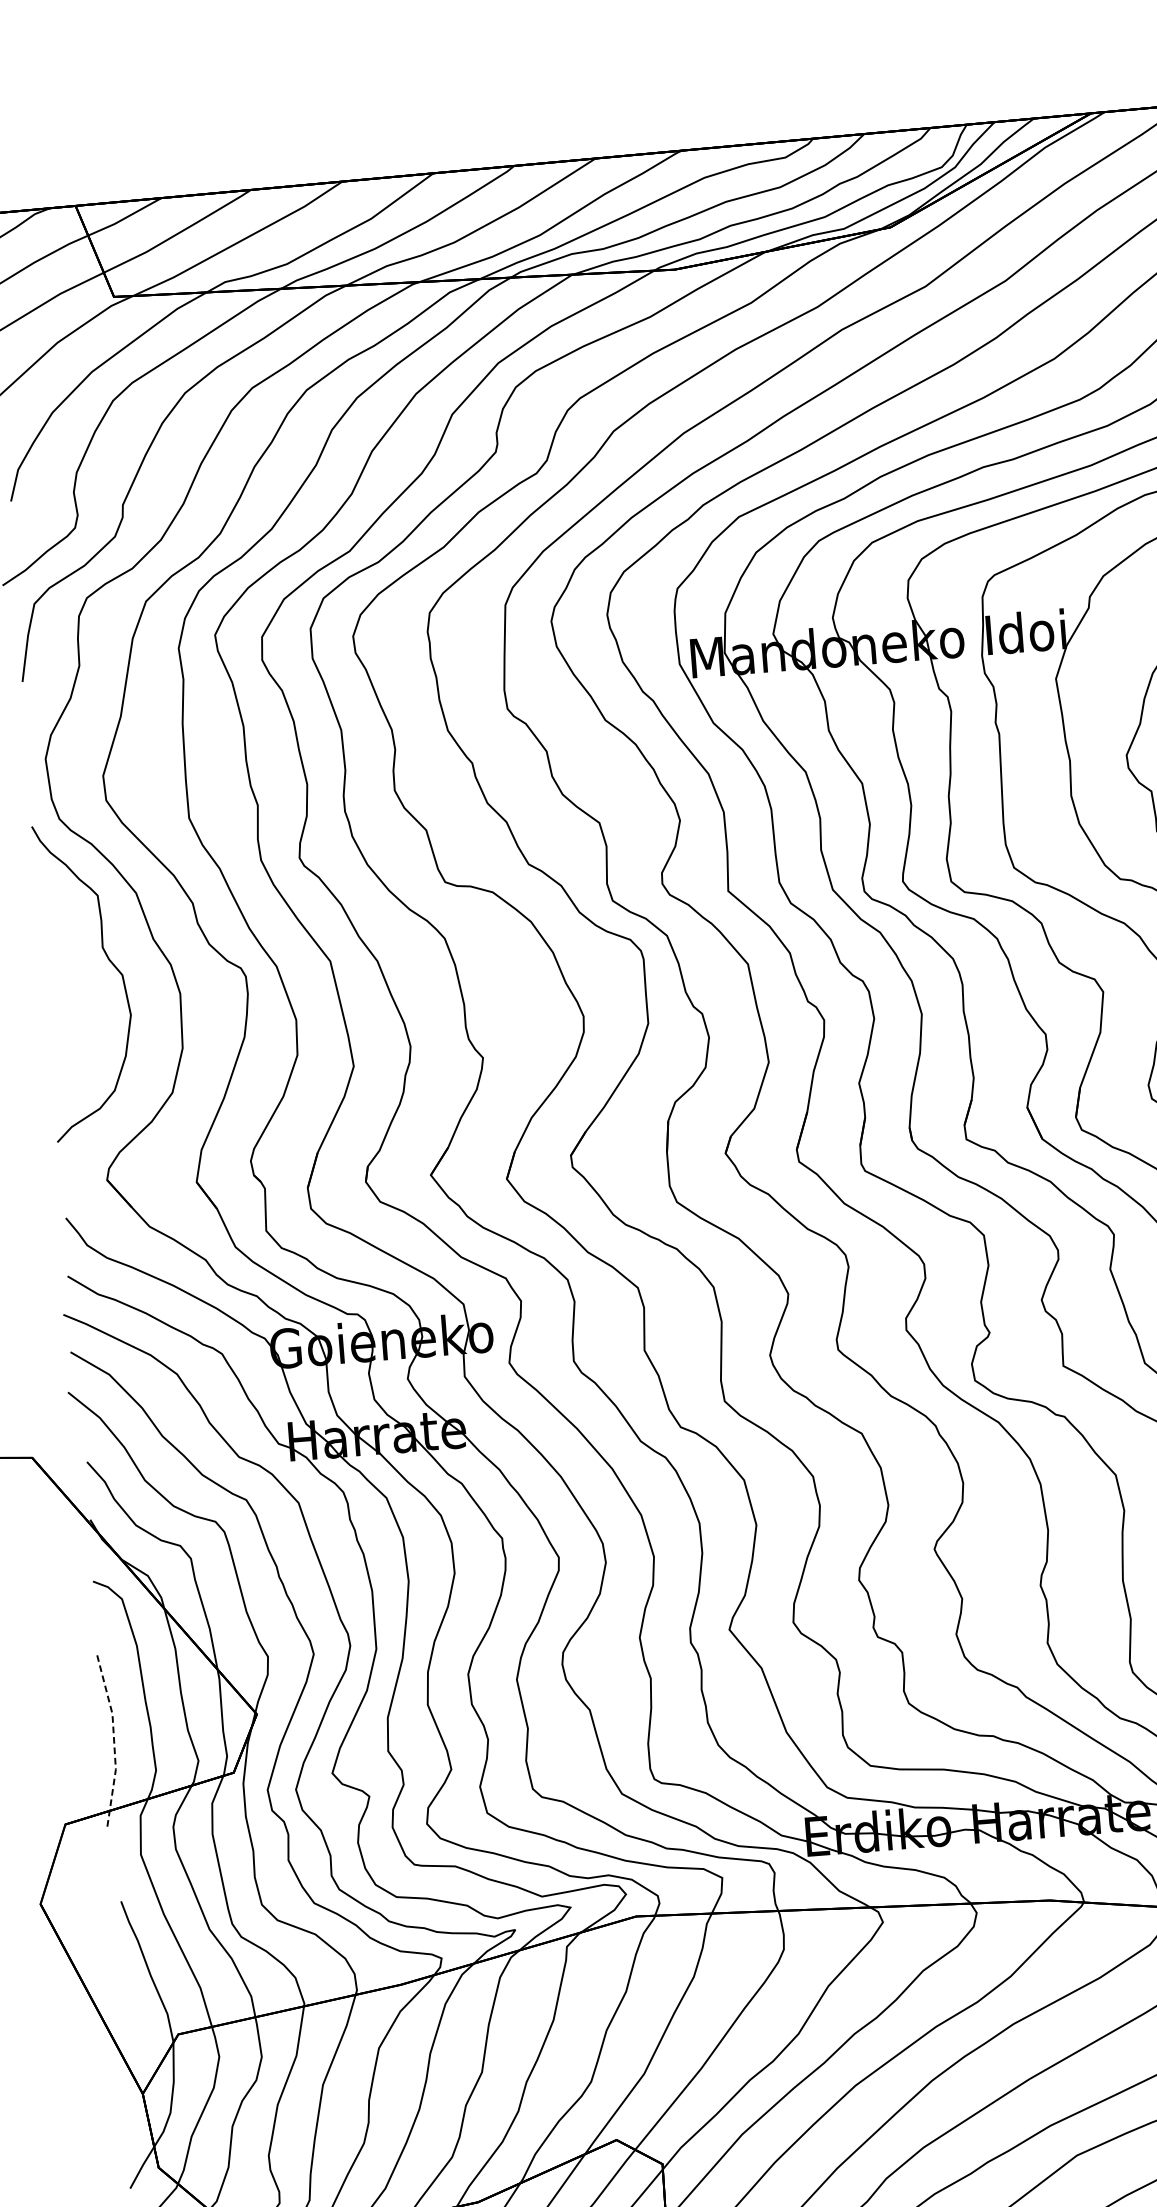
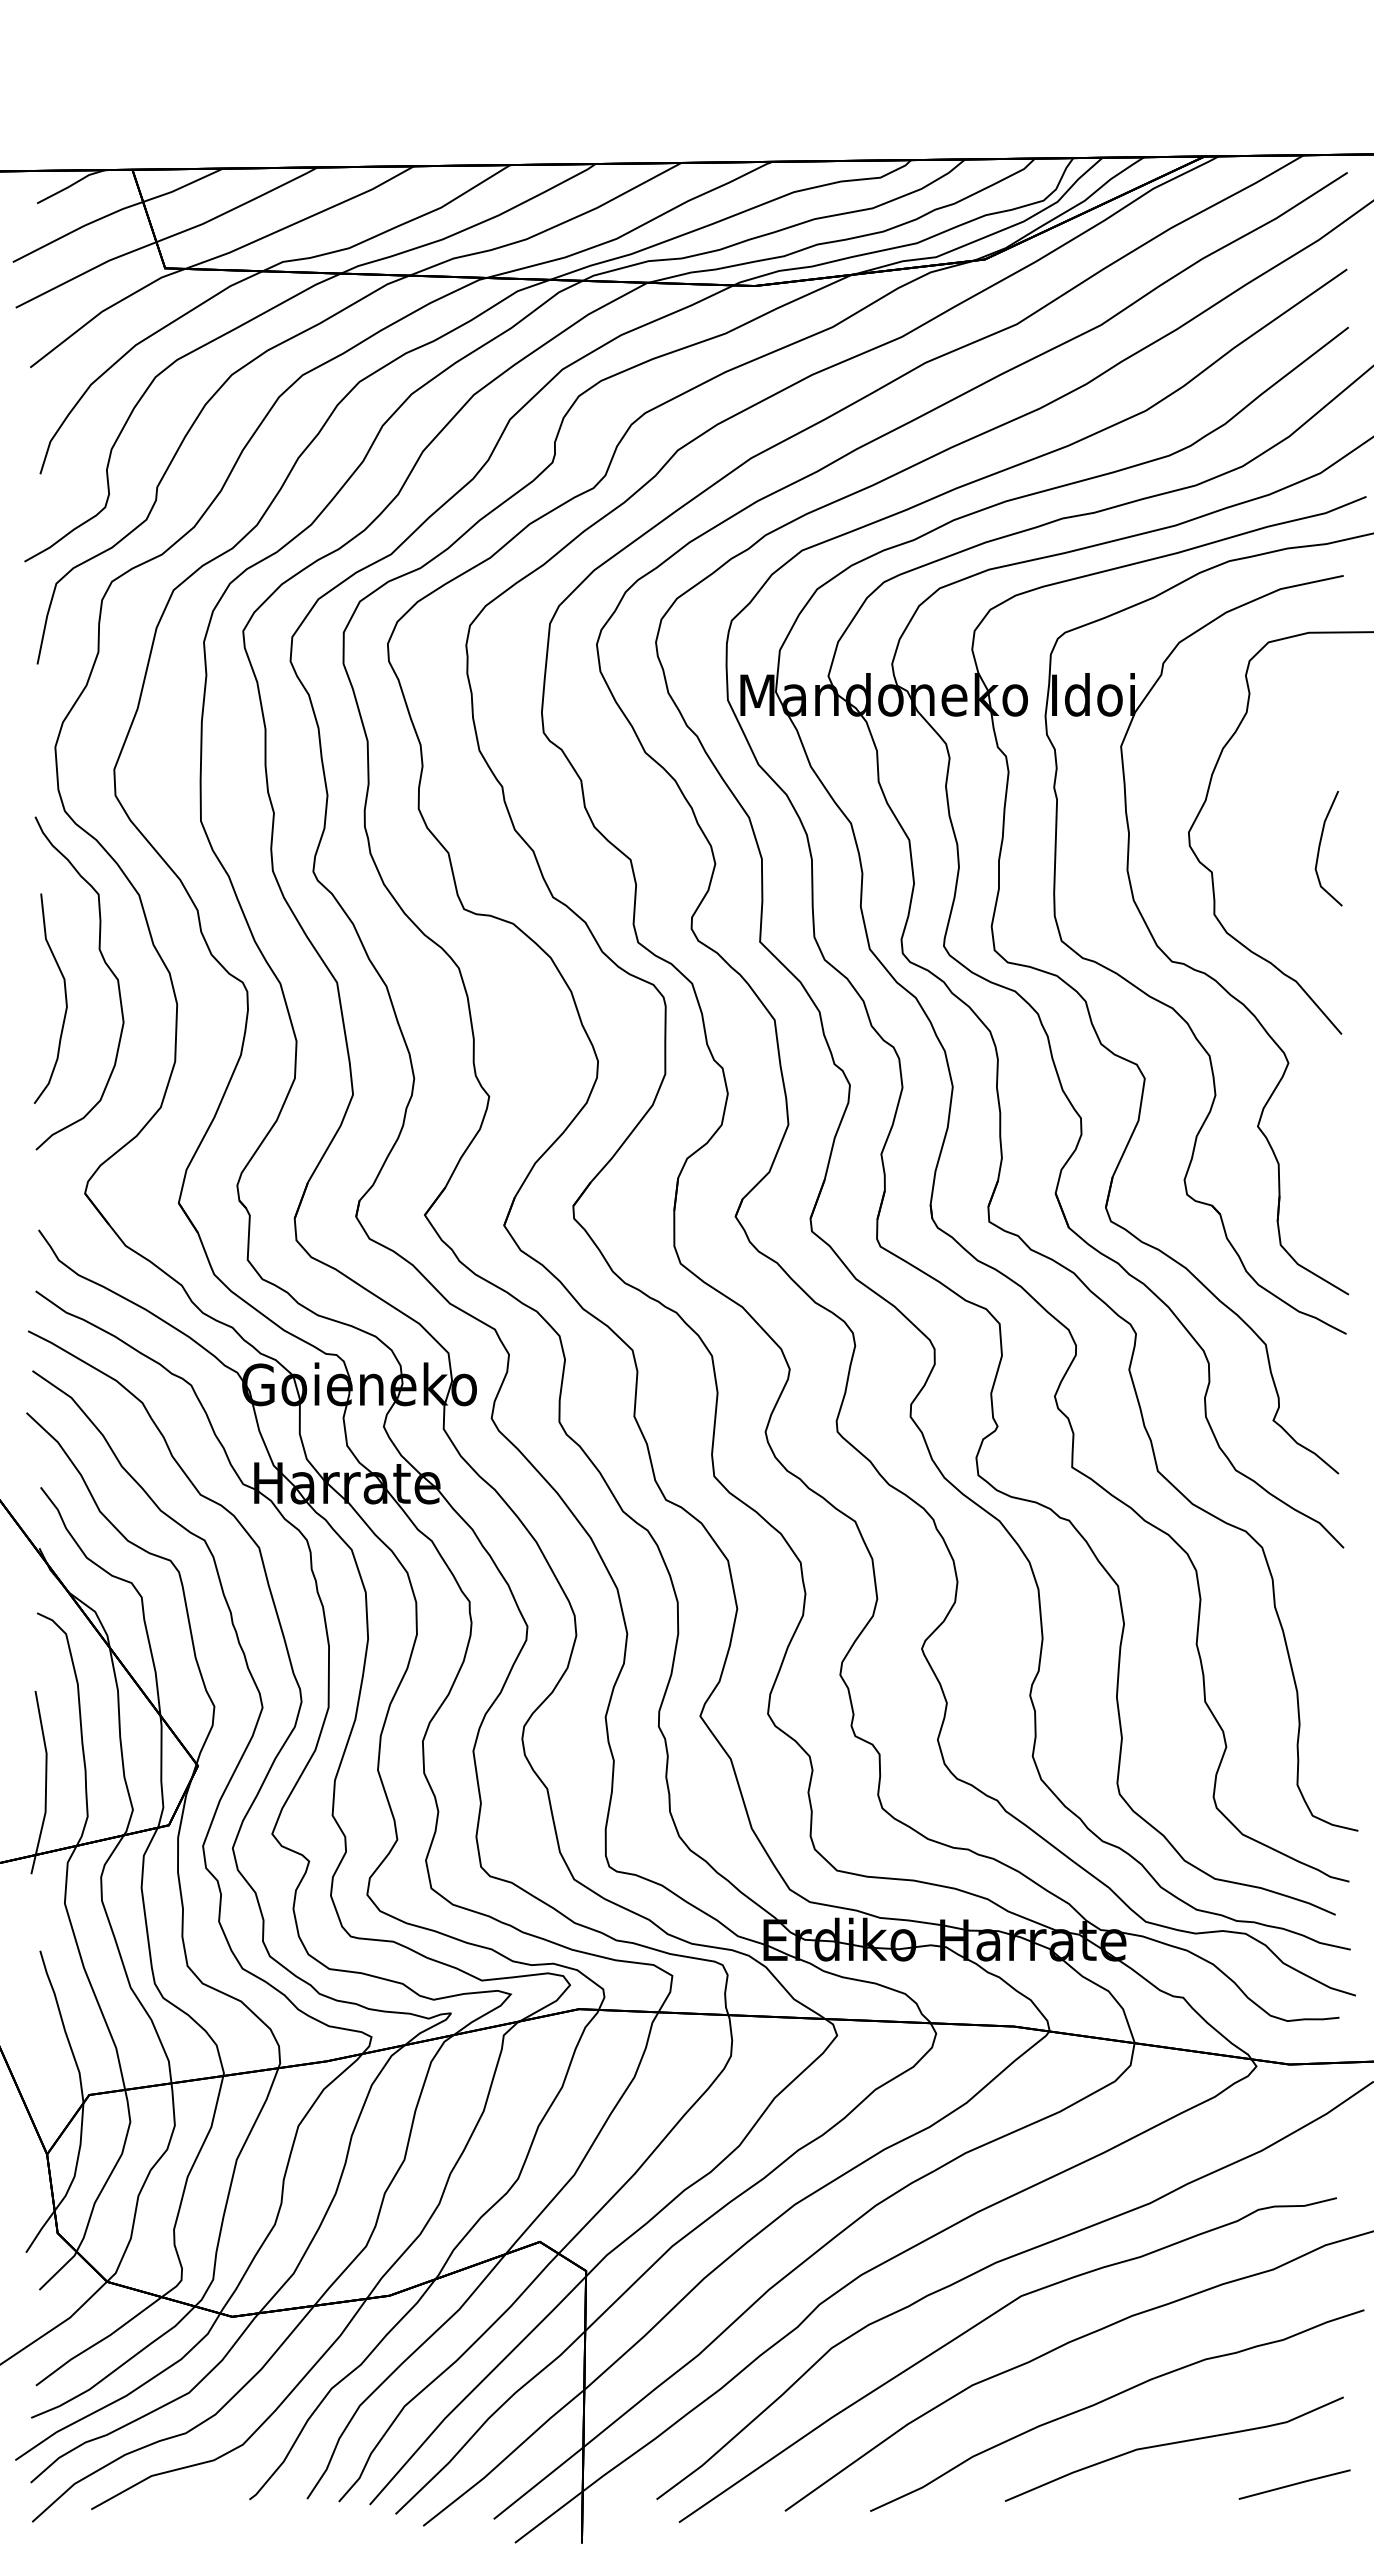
curve: (72, 991) -> (64, 993), added
line: (114, 1742) -> (46, 1783), dashed -> solid

